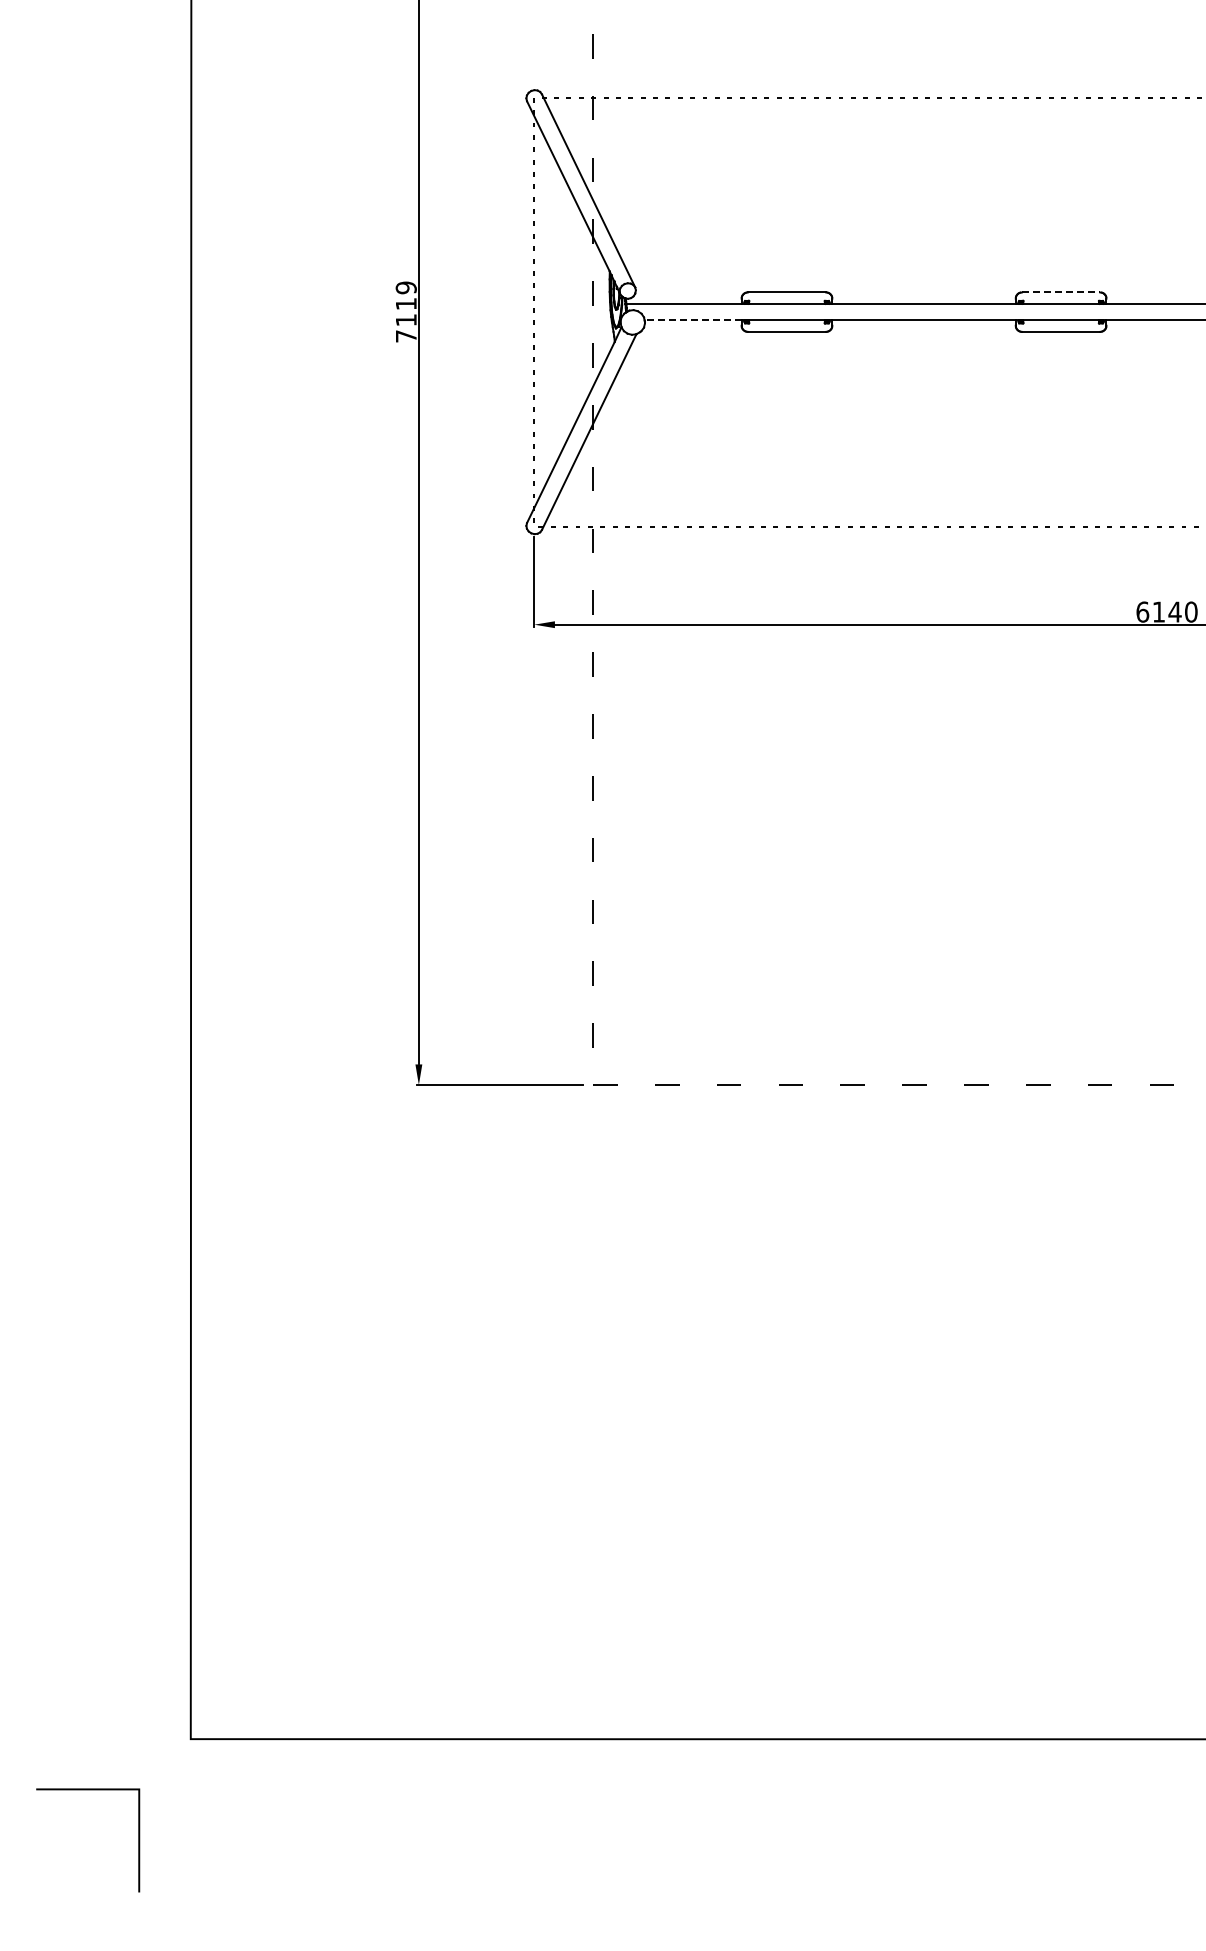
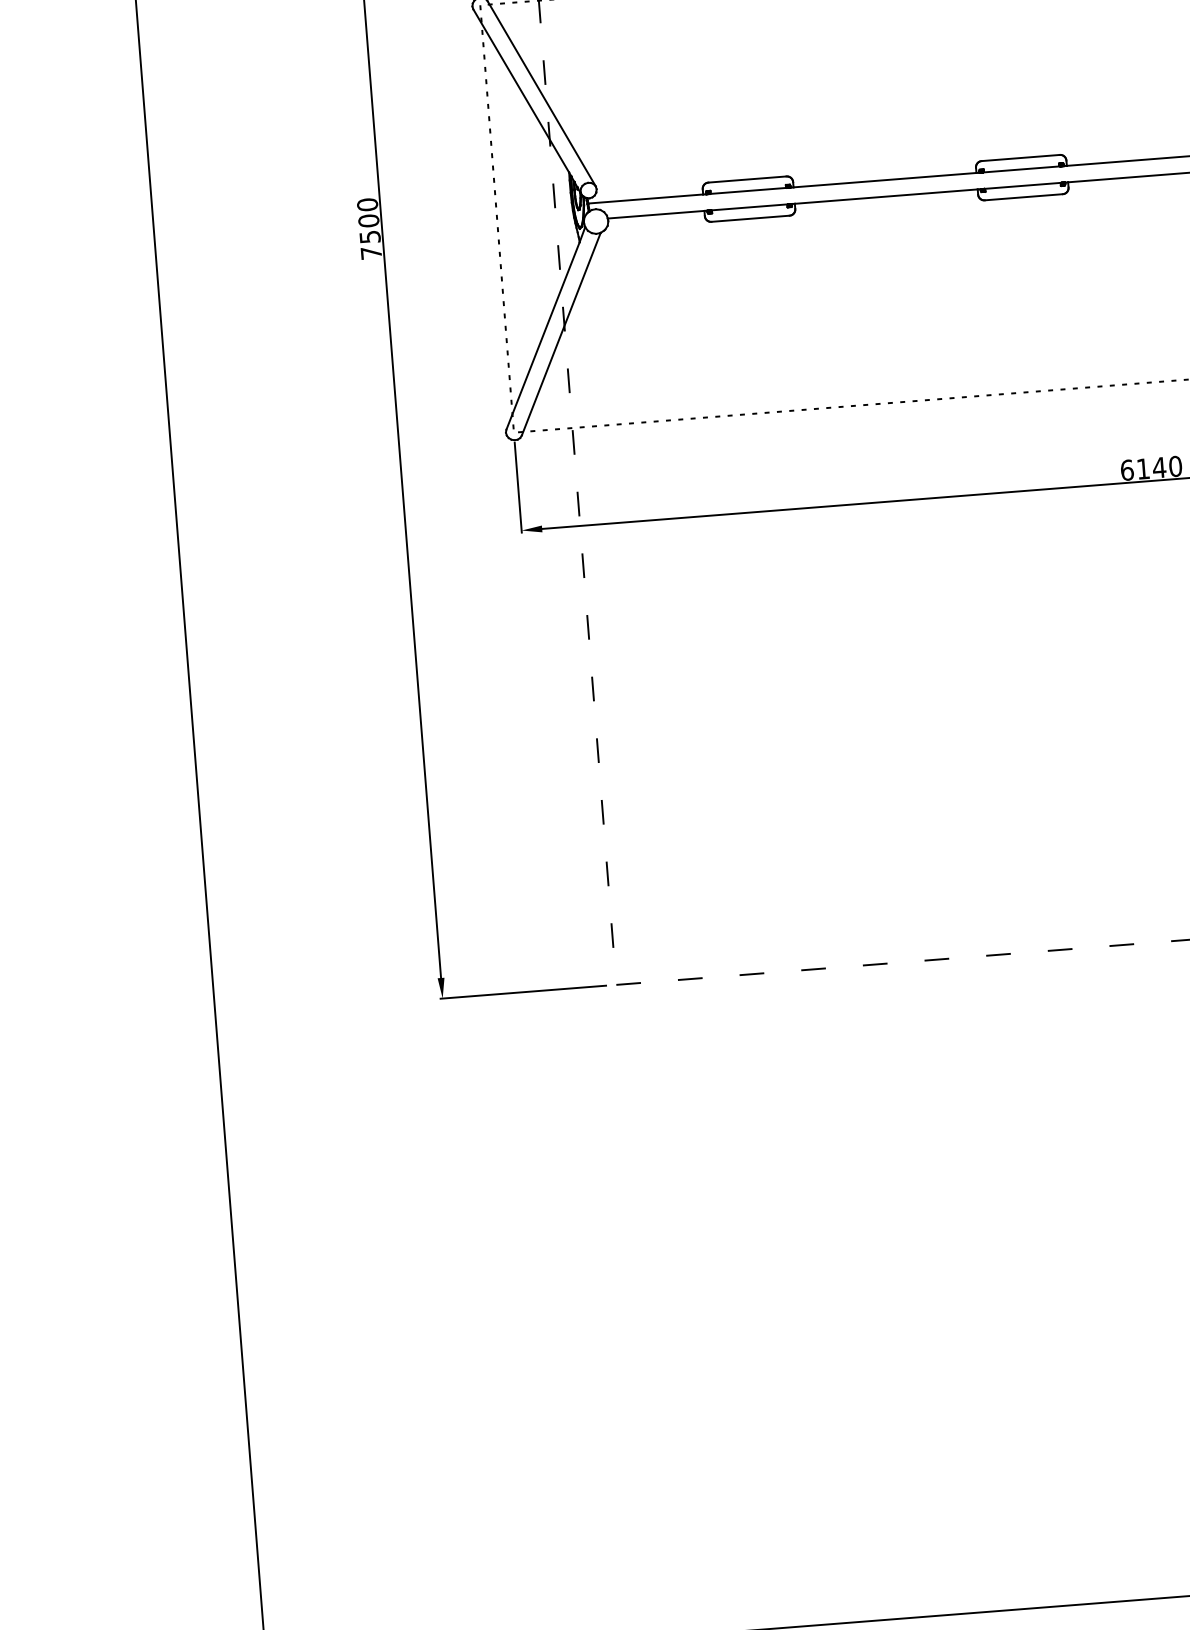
line: (1061, 292) -> (1021, 158), dashed -> solid
text: (405, 303) -> (368, 220), 7119 -> 7500
line: (692, 320) -> (655, 214), dashed -> solid

